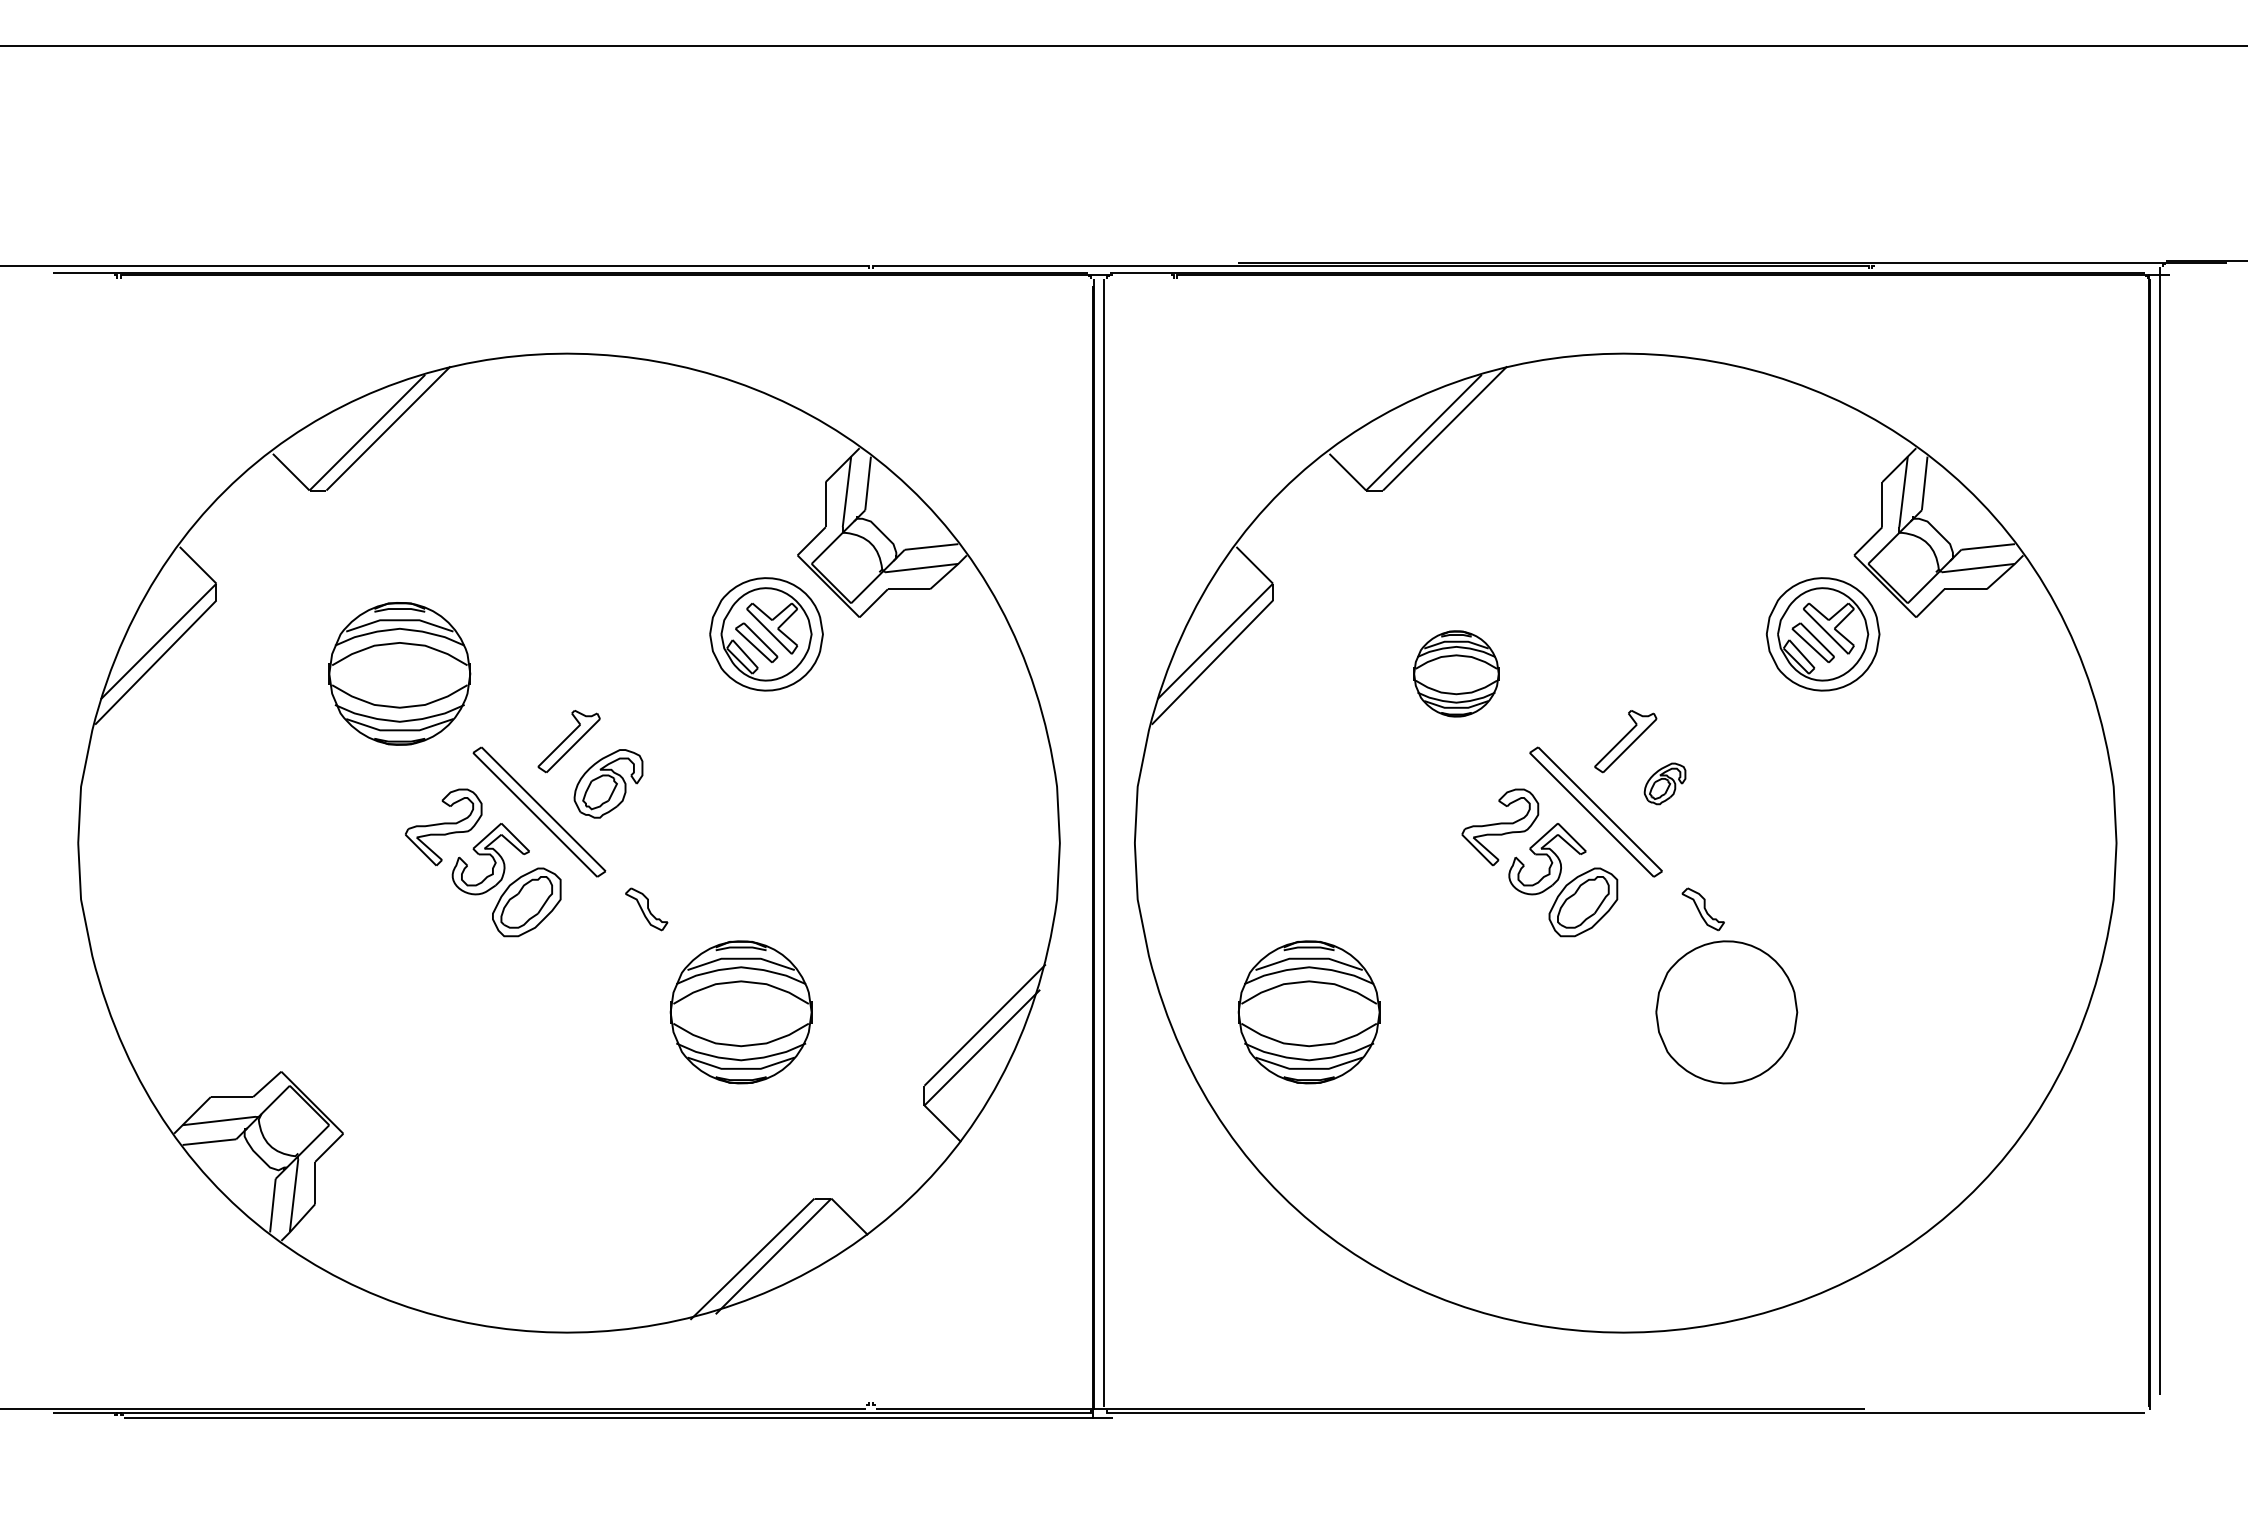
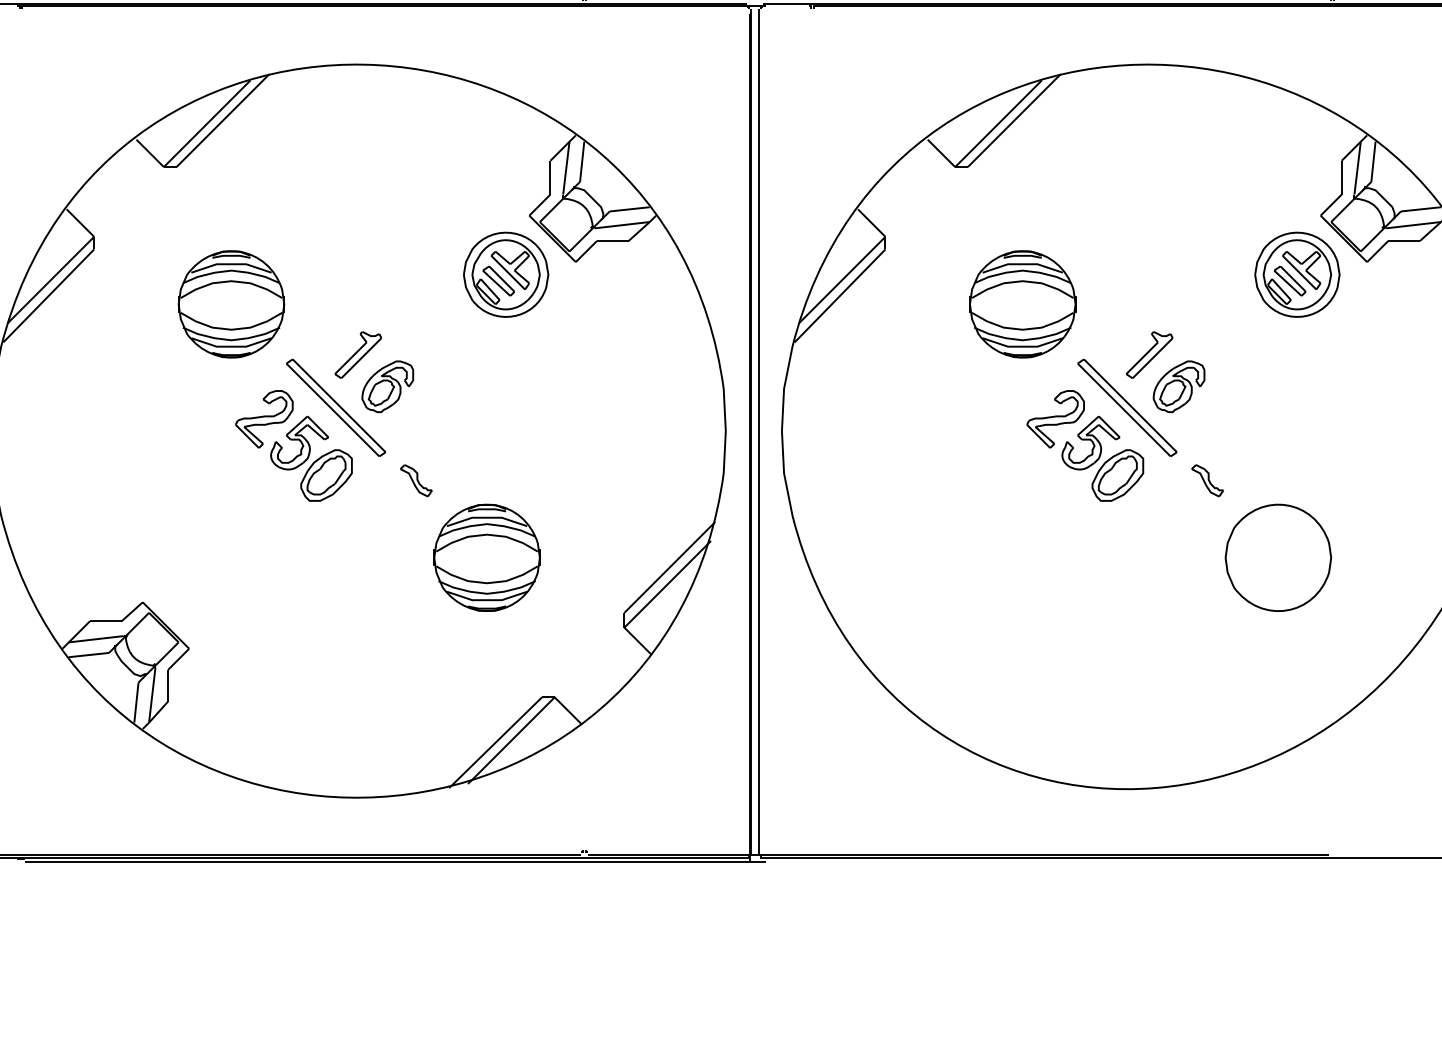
part: (1456, 673) -> (1022, 304), size x1.67
part: (1664, 783) -> (1178, 386), size x1.67
part: (1308, 1012) -> (911, 557), removed
part: (1726, 1012) -> (1278, 557), moved

